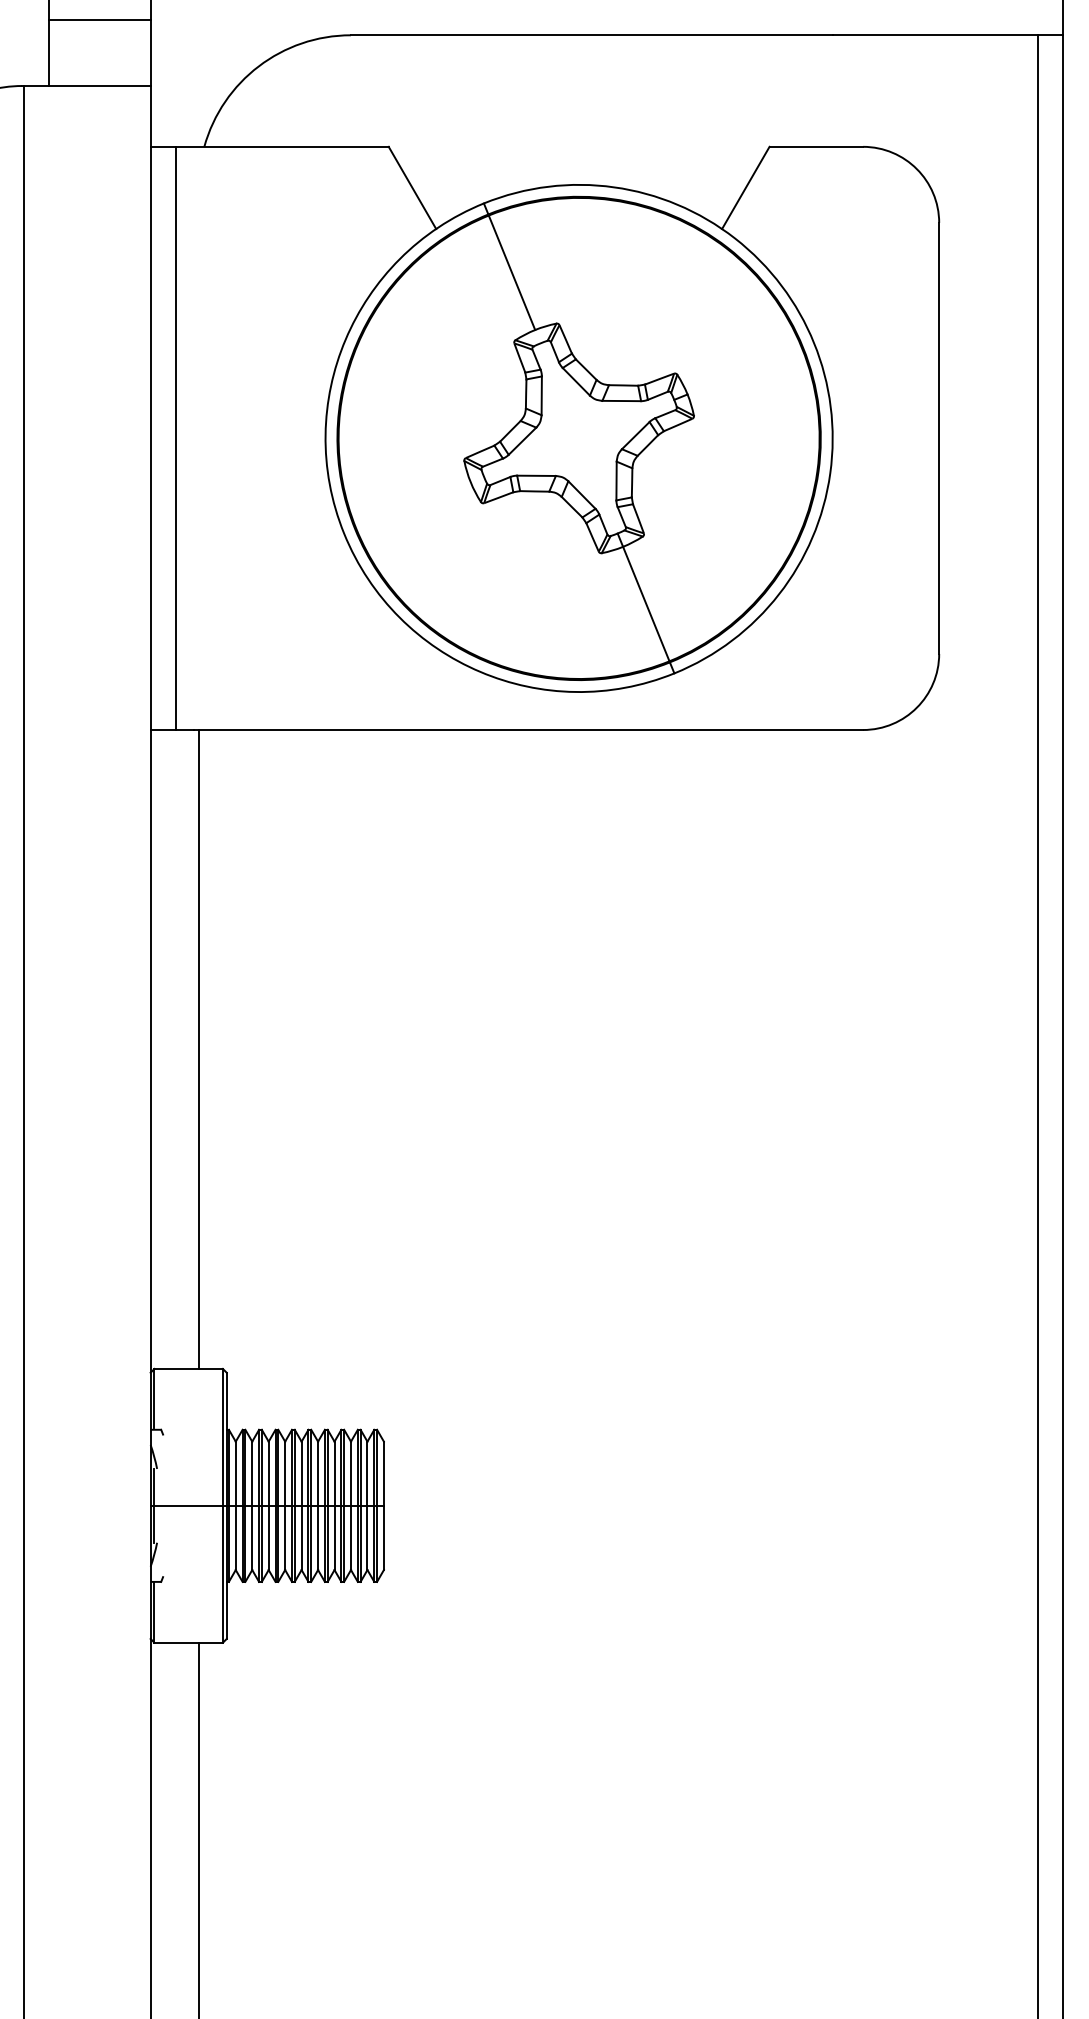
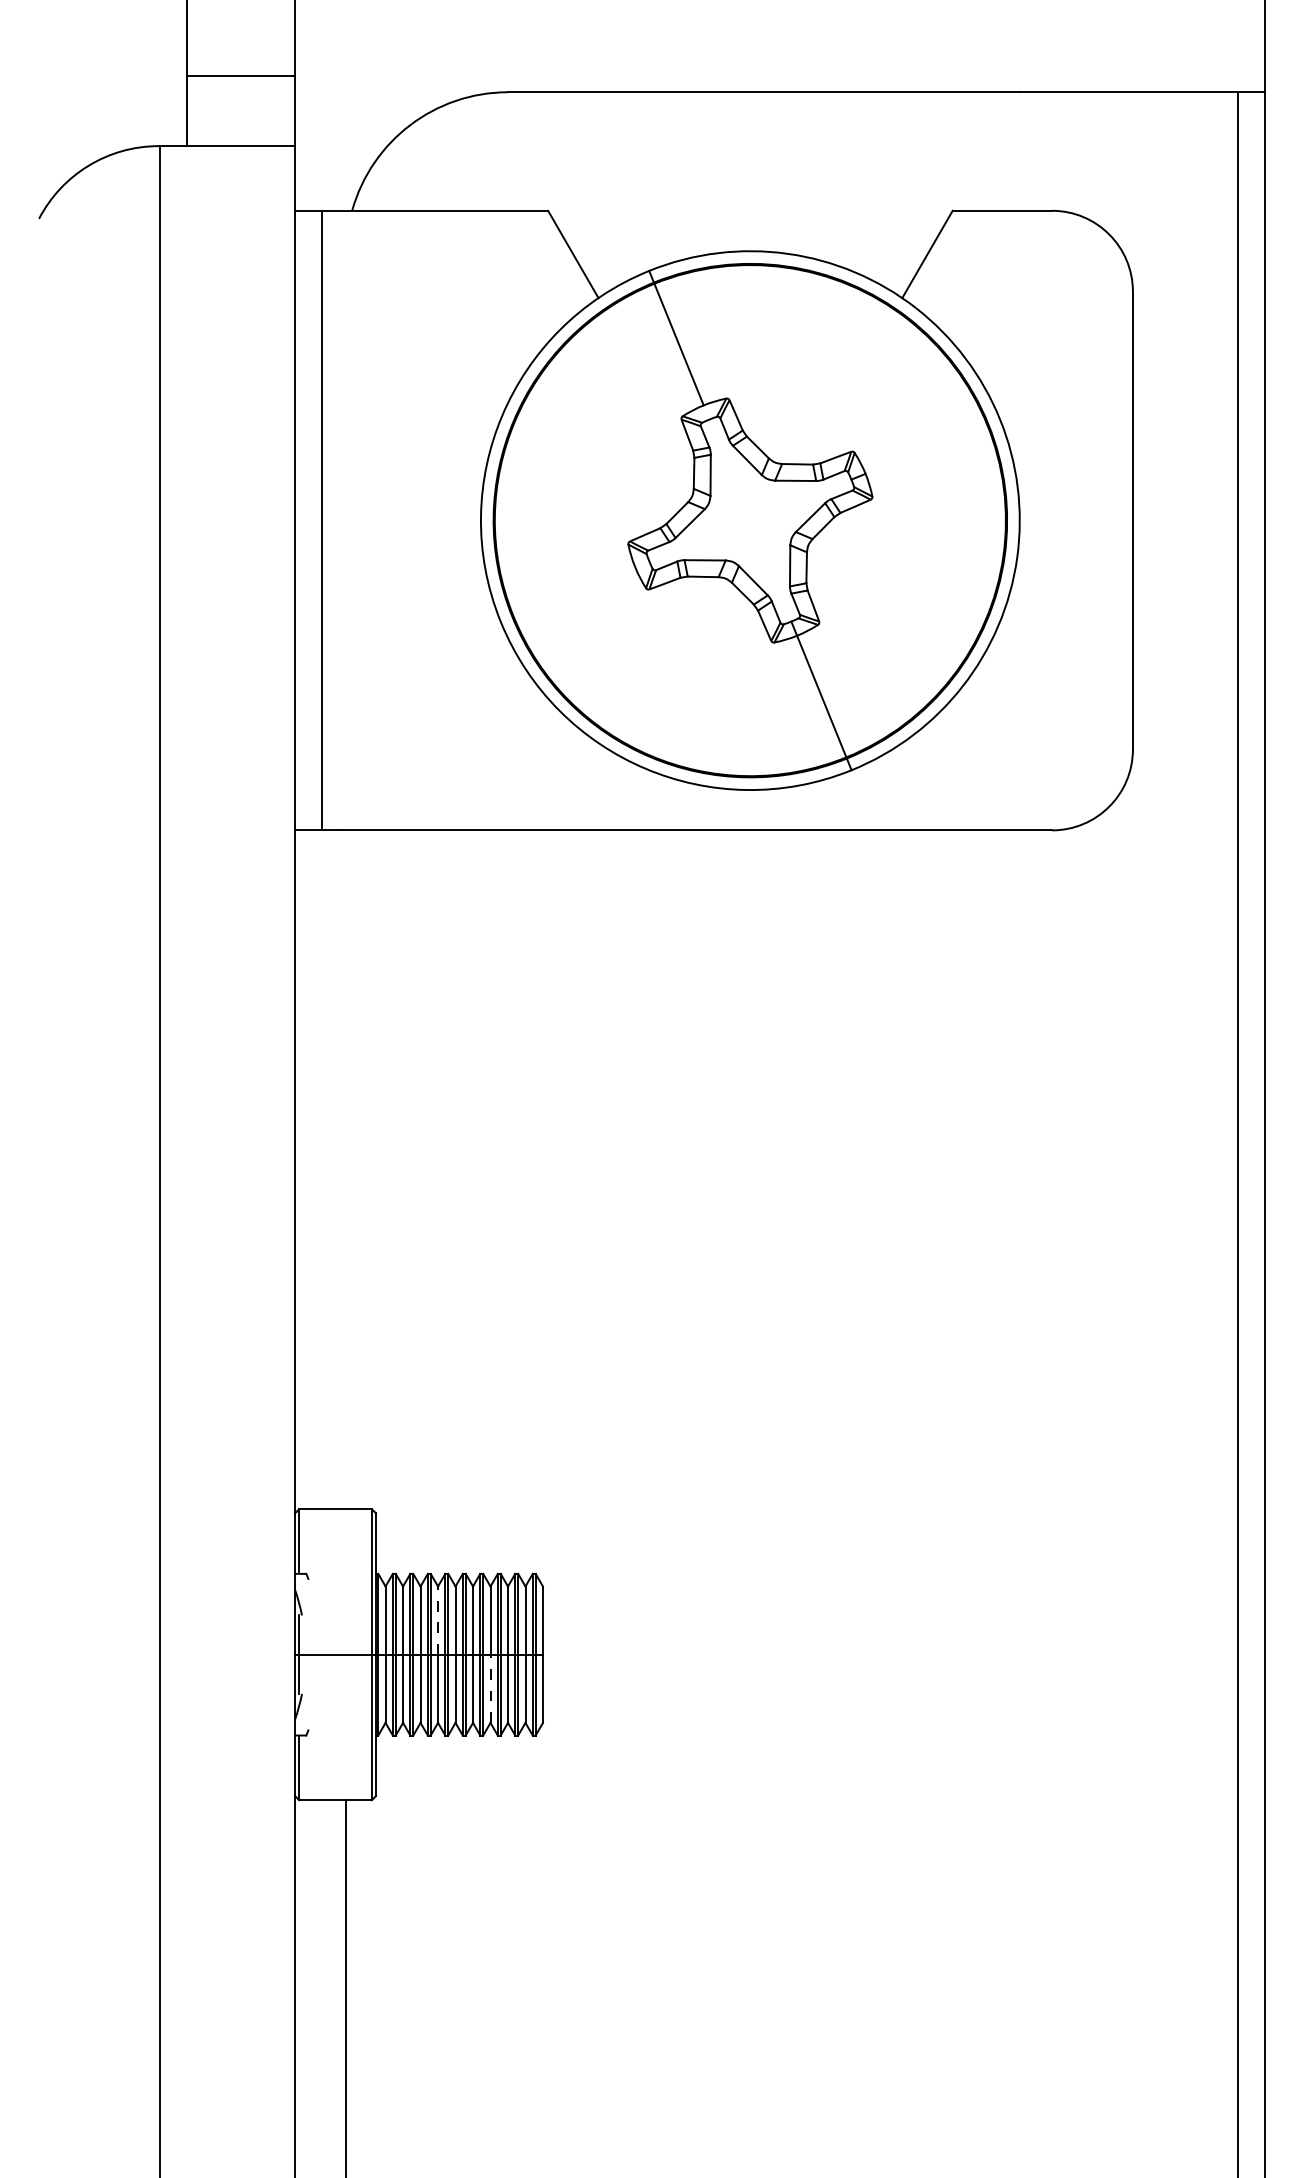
line: (198, 1049) -> (346, 1169), removed
line: (285, 1473) -> (438, 1620), solid -> dashed
line: (334, 1537) -> (490, 1688), solid -> dashed

